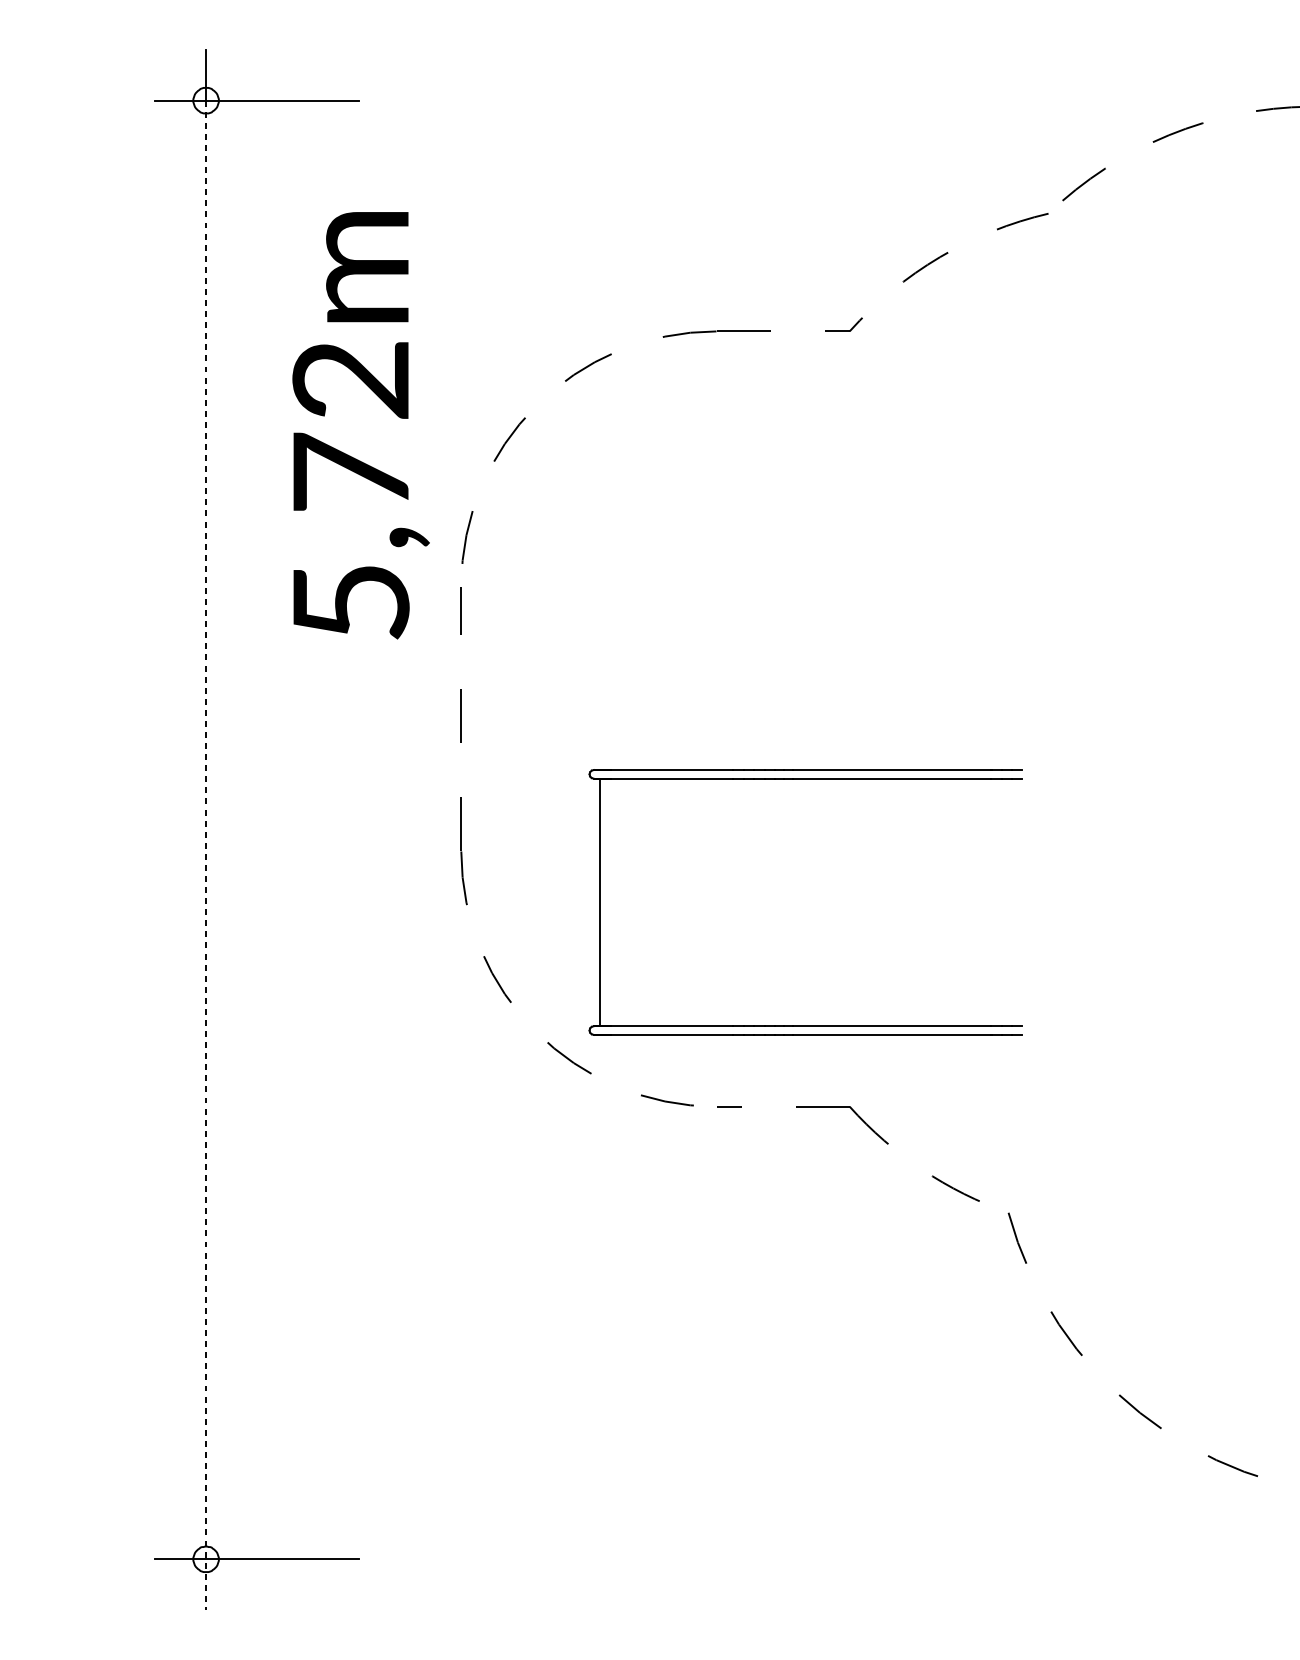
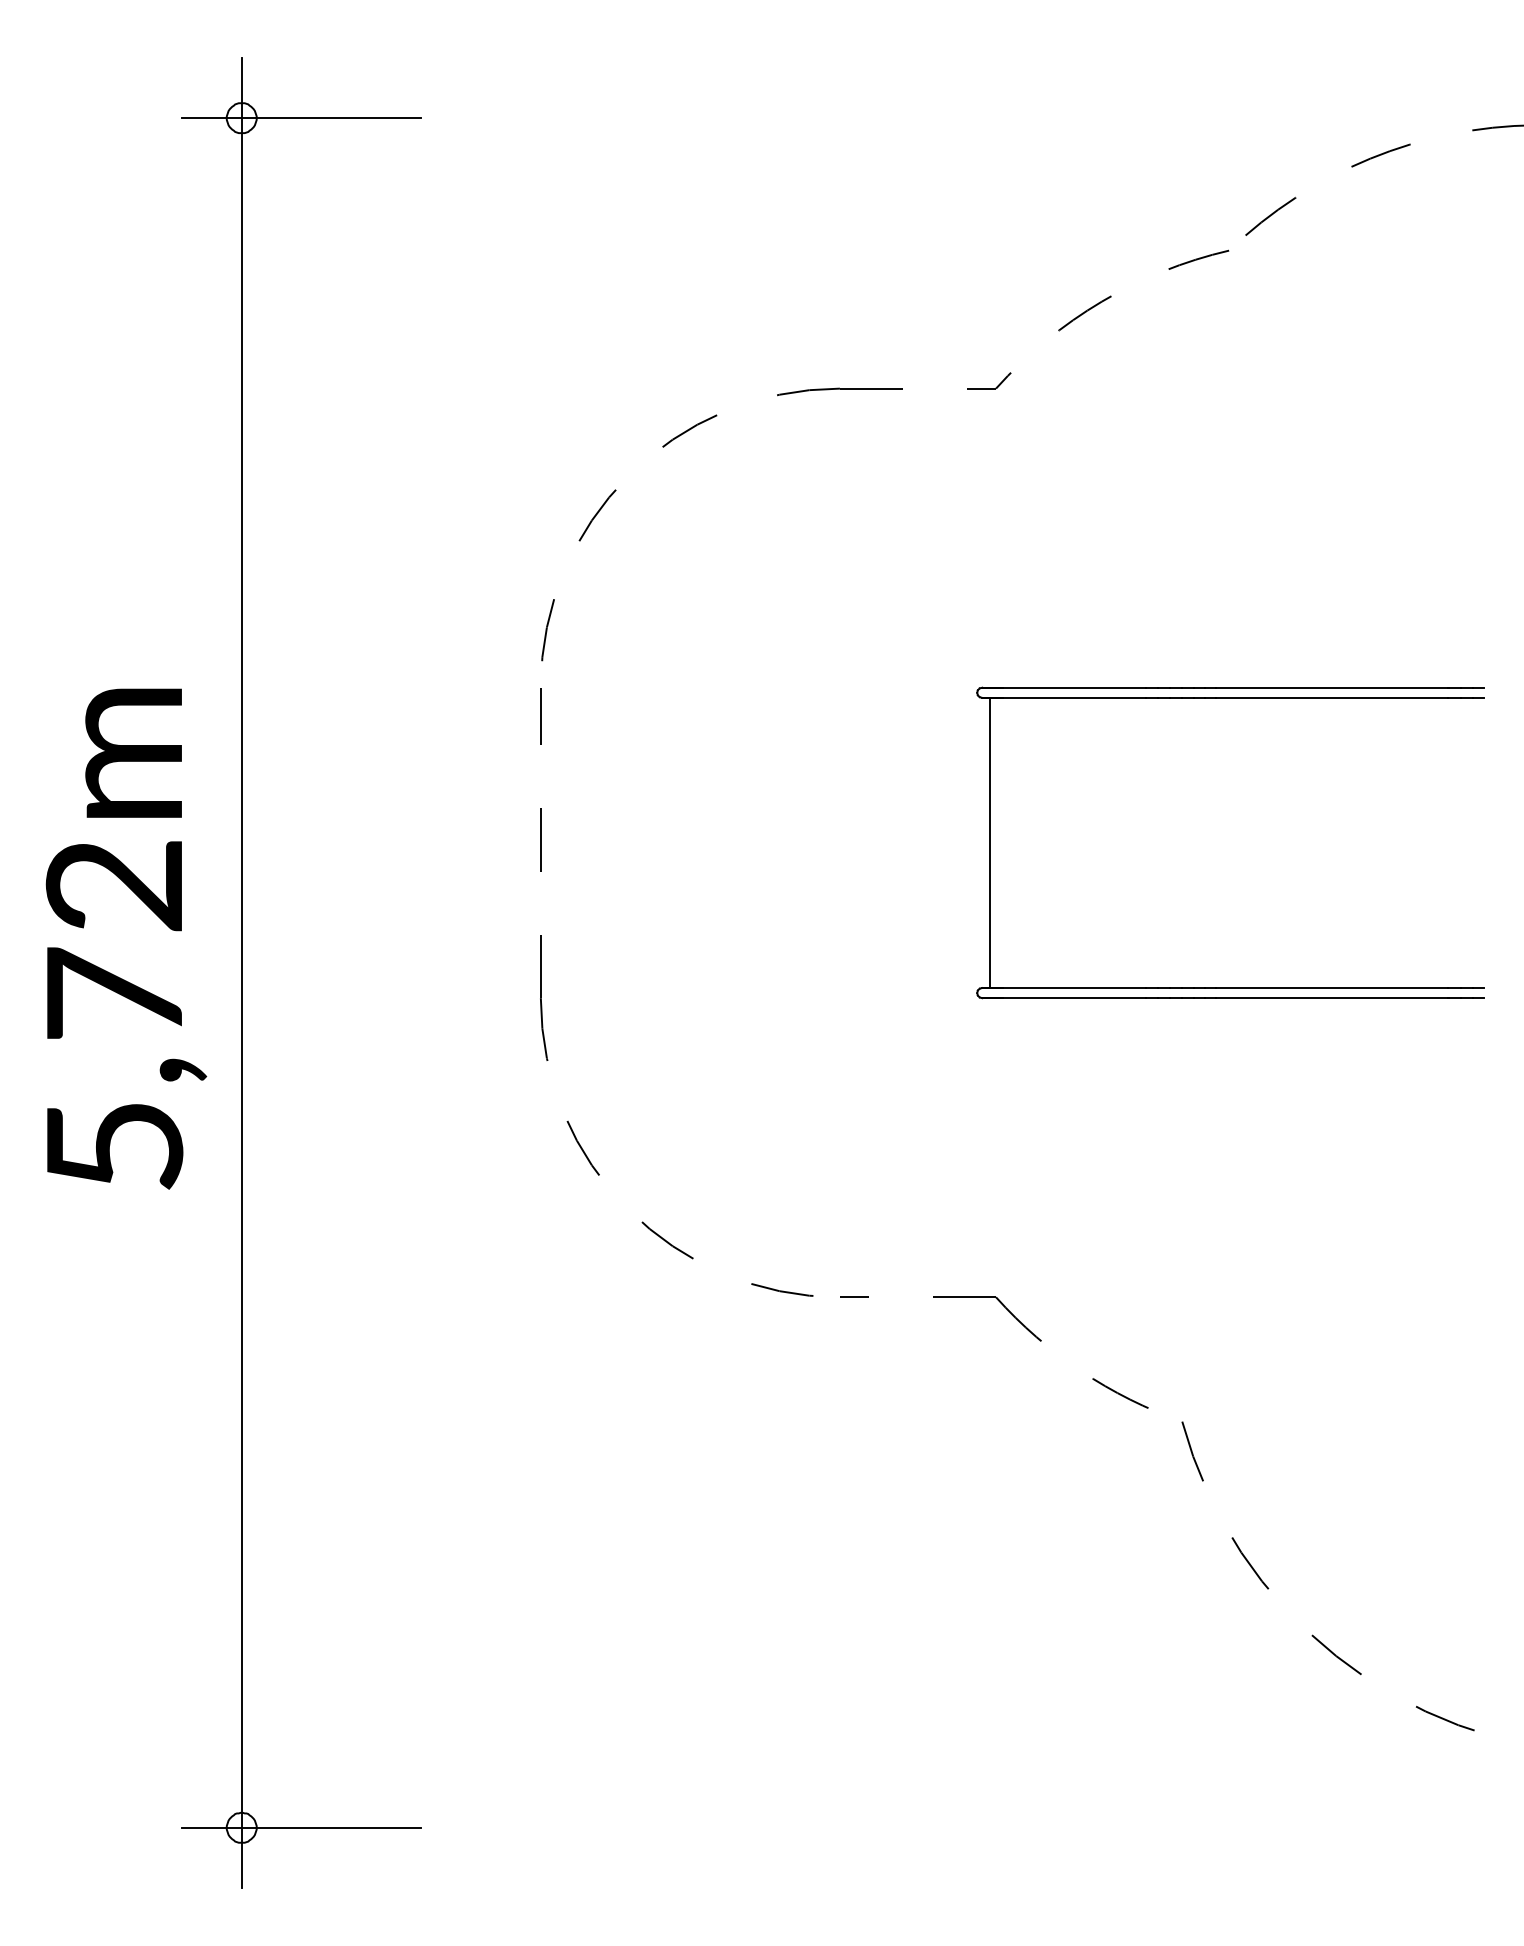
text: (361, 425) -> (126, 938), moved
part: (805, 779) -> (1230, 698), moved
line: (205, 855) -> (241, 1002), dashed -> solid

